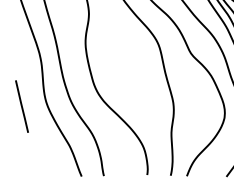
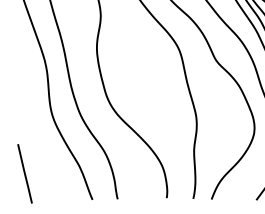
line: (21, 106) -> (24, 173), moved

